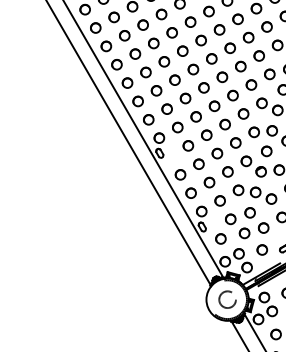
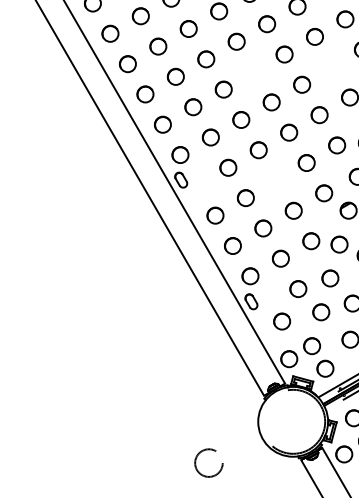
part: (251, 84) -> (332, 66), removed
circle: (203, 87) -> (253, 71), removed
part: (217, 153) -> (276, 180), removed
circle: (227, 299) -> (208, 462), moved

